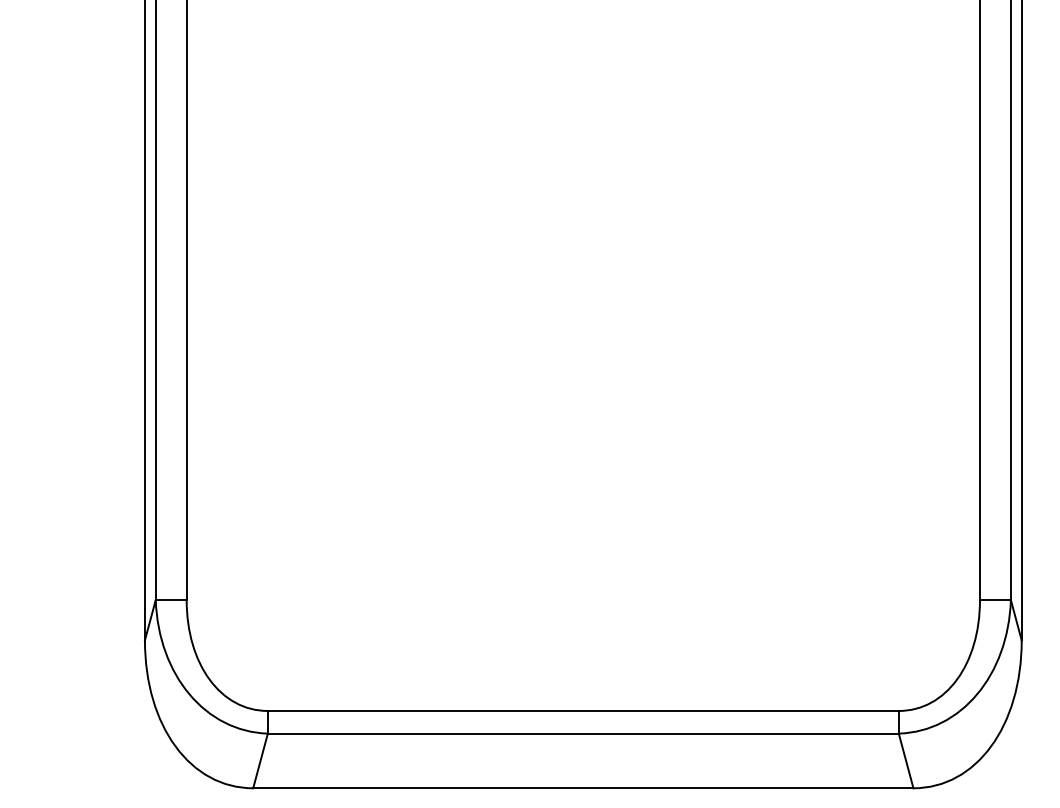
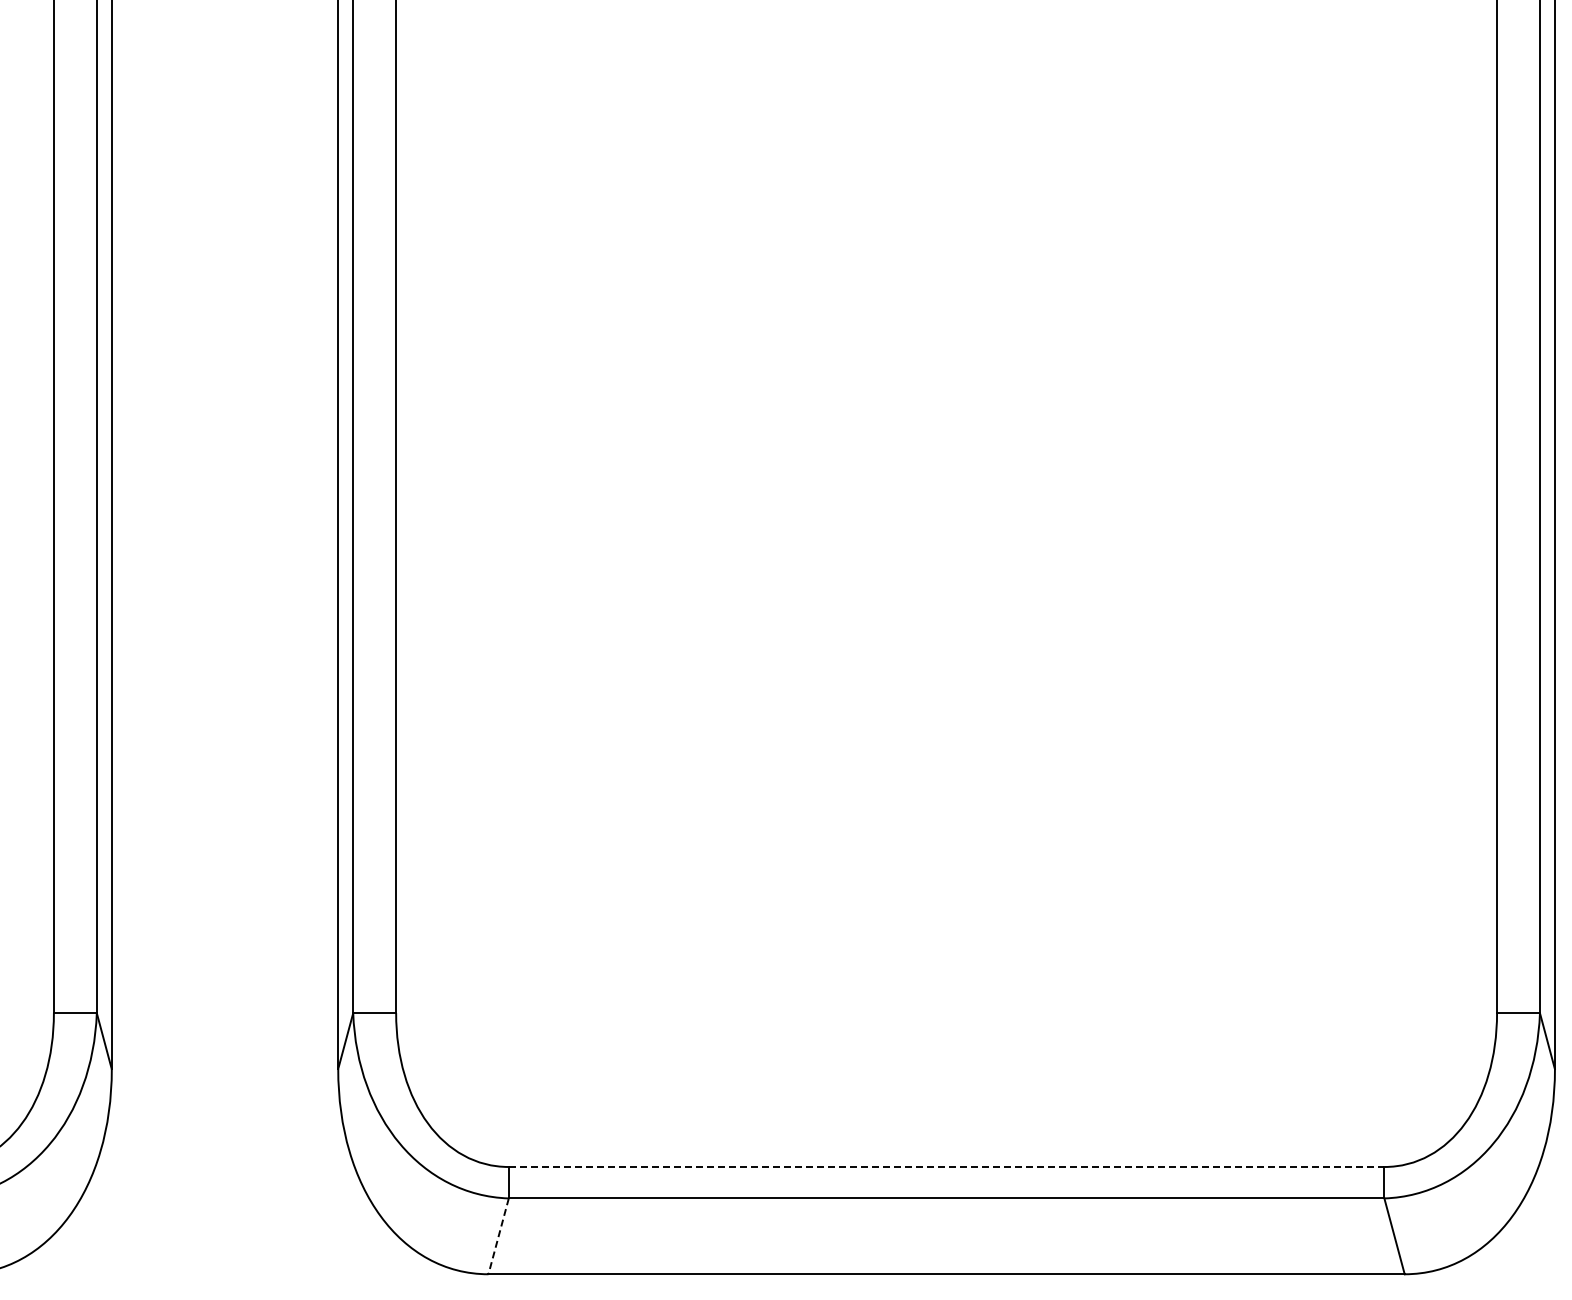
line: (583, 711) -> (946, 1167), solid -> dashed
line: (260, 761) -> (498, 1236), solid -> dashed

